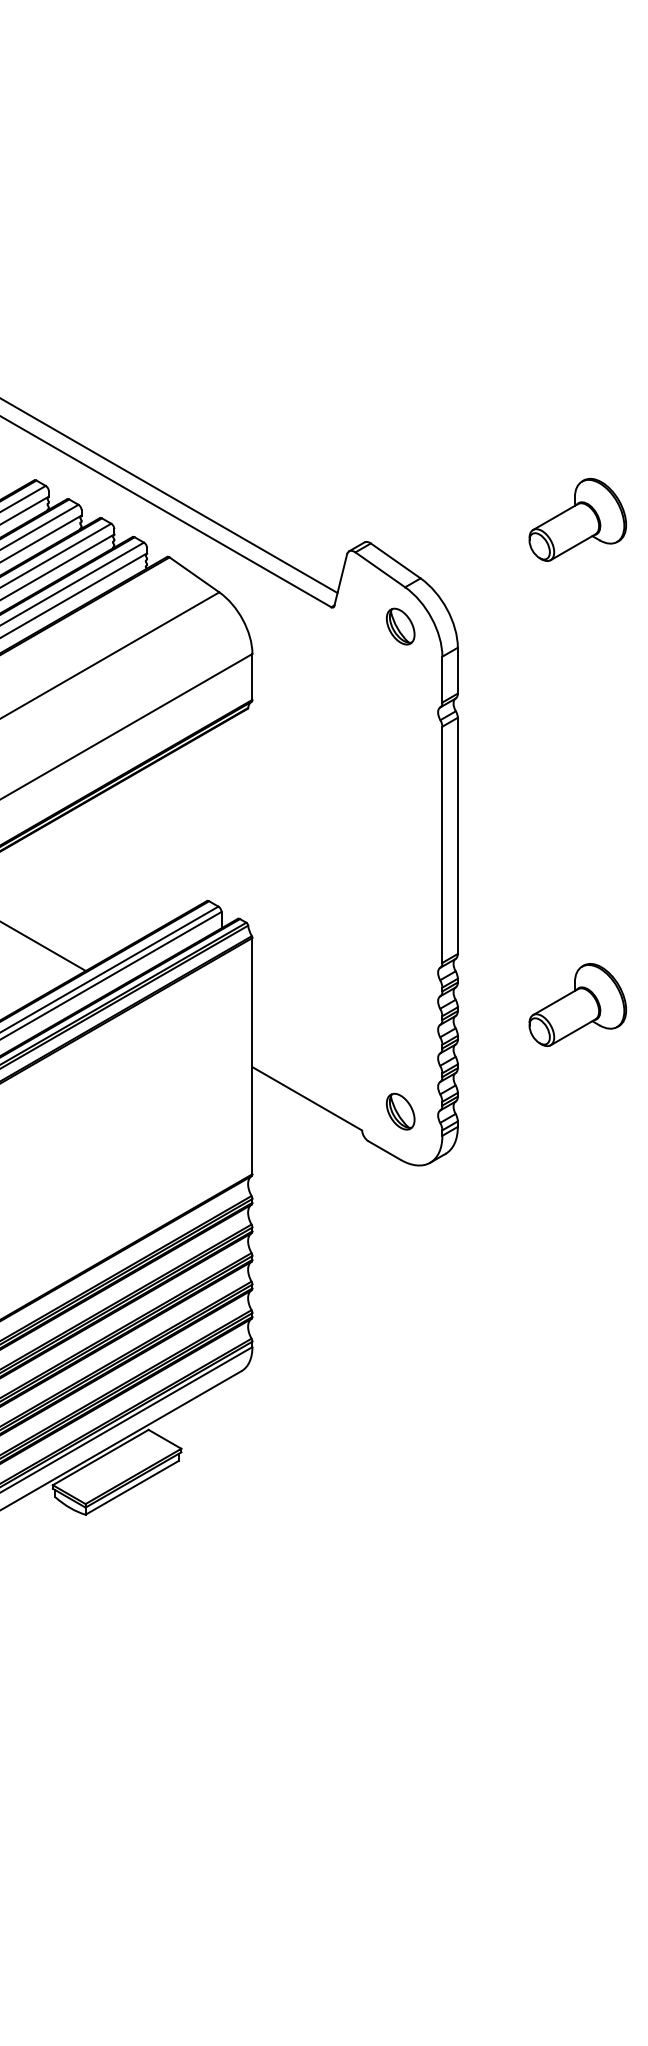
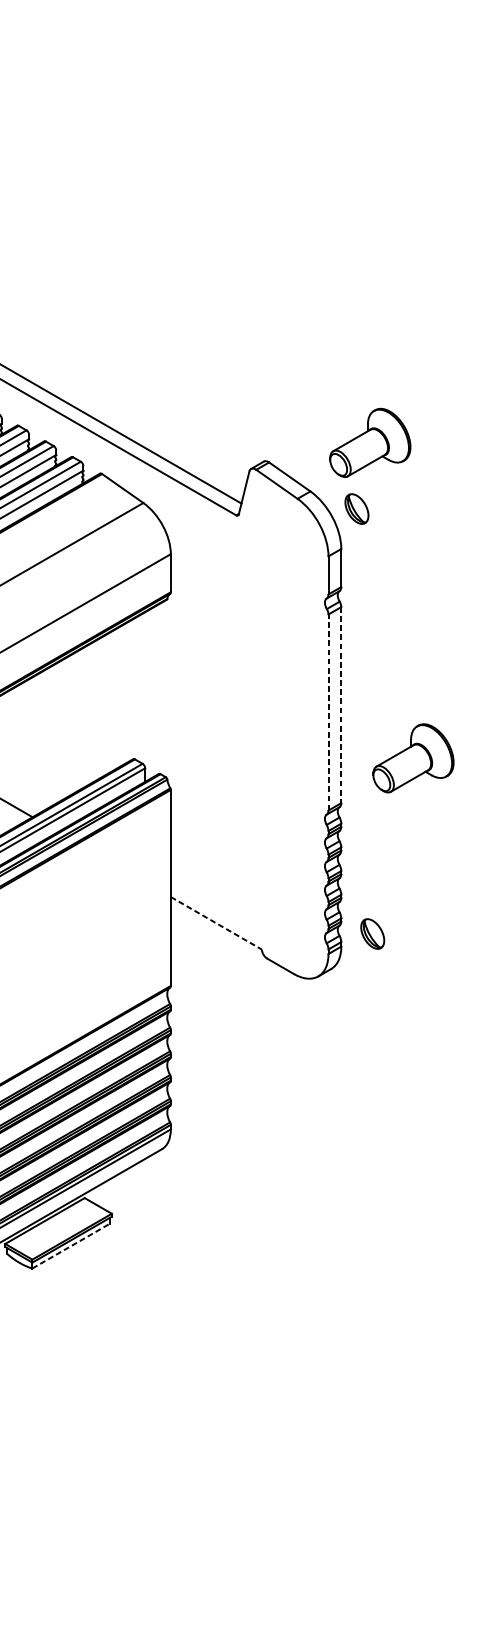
part: (577, 519) -> (370, 442), moved
part: (400, 626) -> (356, 508), moved
line: (457, 836) -> (341, 705), solid -> dashed
line: (442, 844) -> (328, 712), solid -> dashed
part: (577, 1004) -> (413, 757), moved
line: (307, 1099) -> (216, 923), solid -> dashed
part: (400, 1111) -> (372, 933), moved
line: (132, 1487) -> (71, 1245), solid -> dashed

